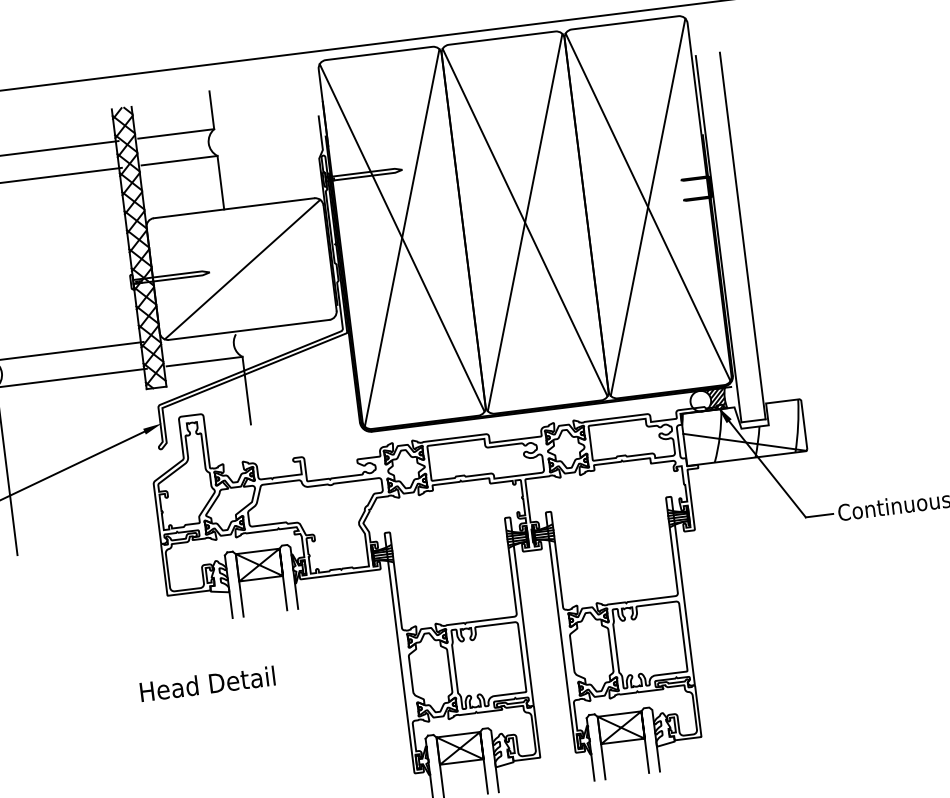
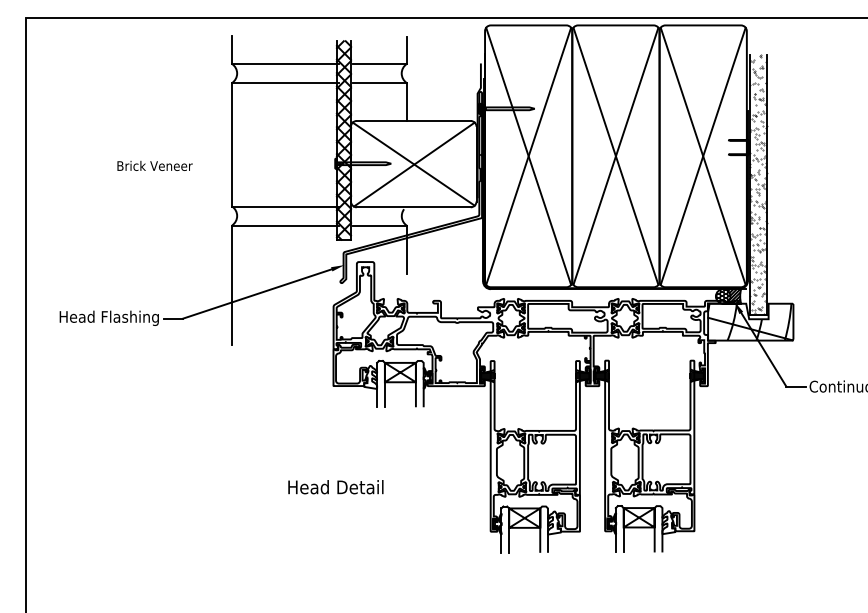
hatch: (729, 236) -> (757, 183), added
line: (241, 268) -> (413, 163), added
hatch: (699, 401) -> (722, 296), added
text: (207, 684) -> (335, 487), moved

